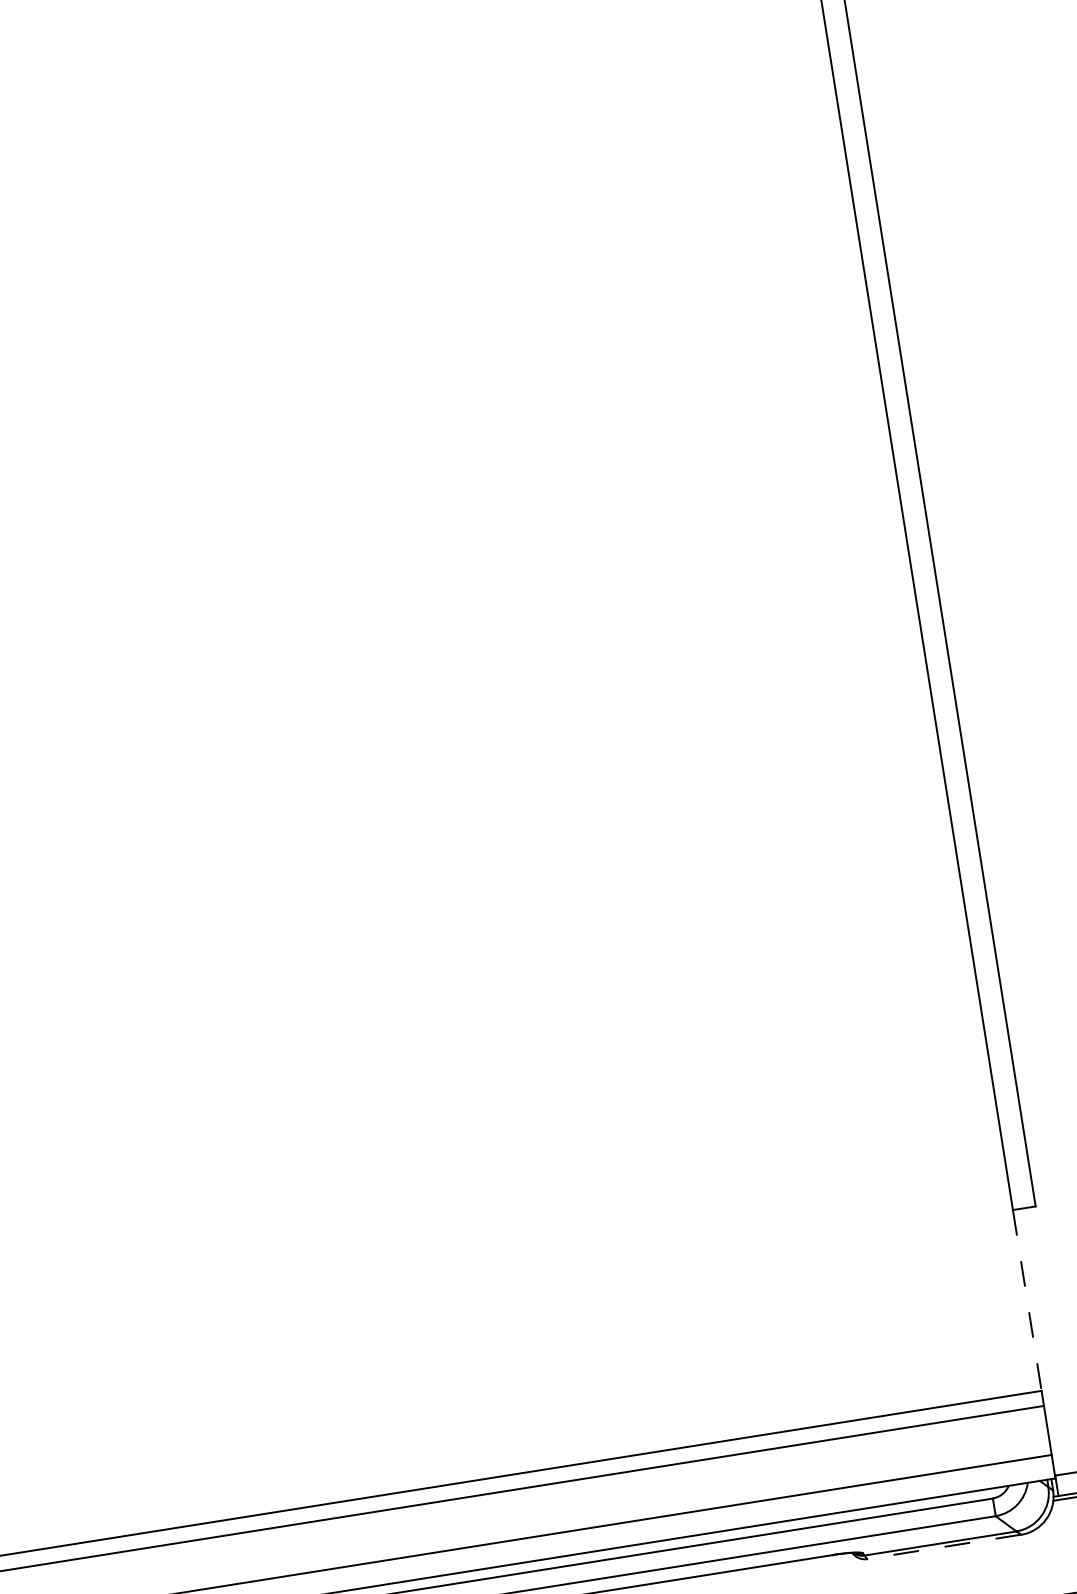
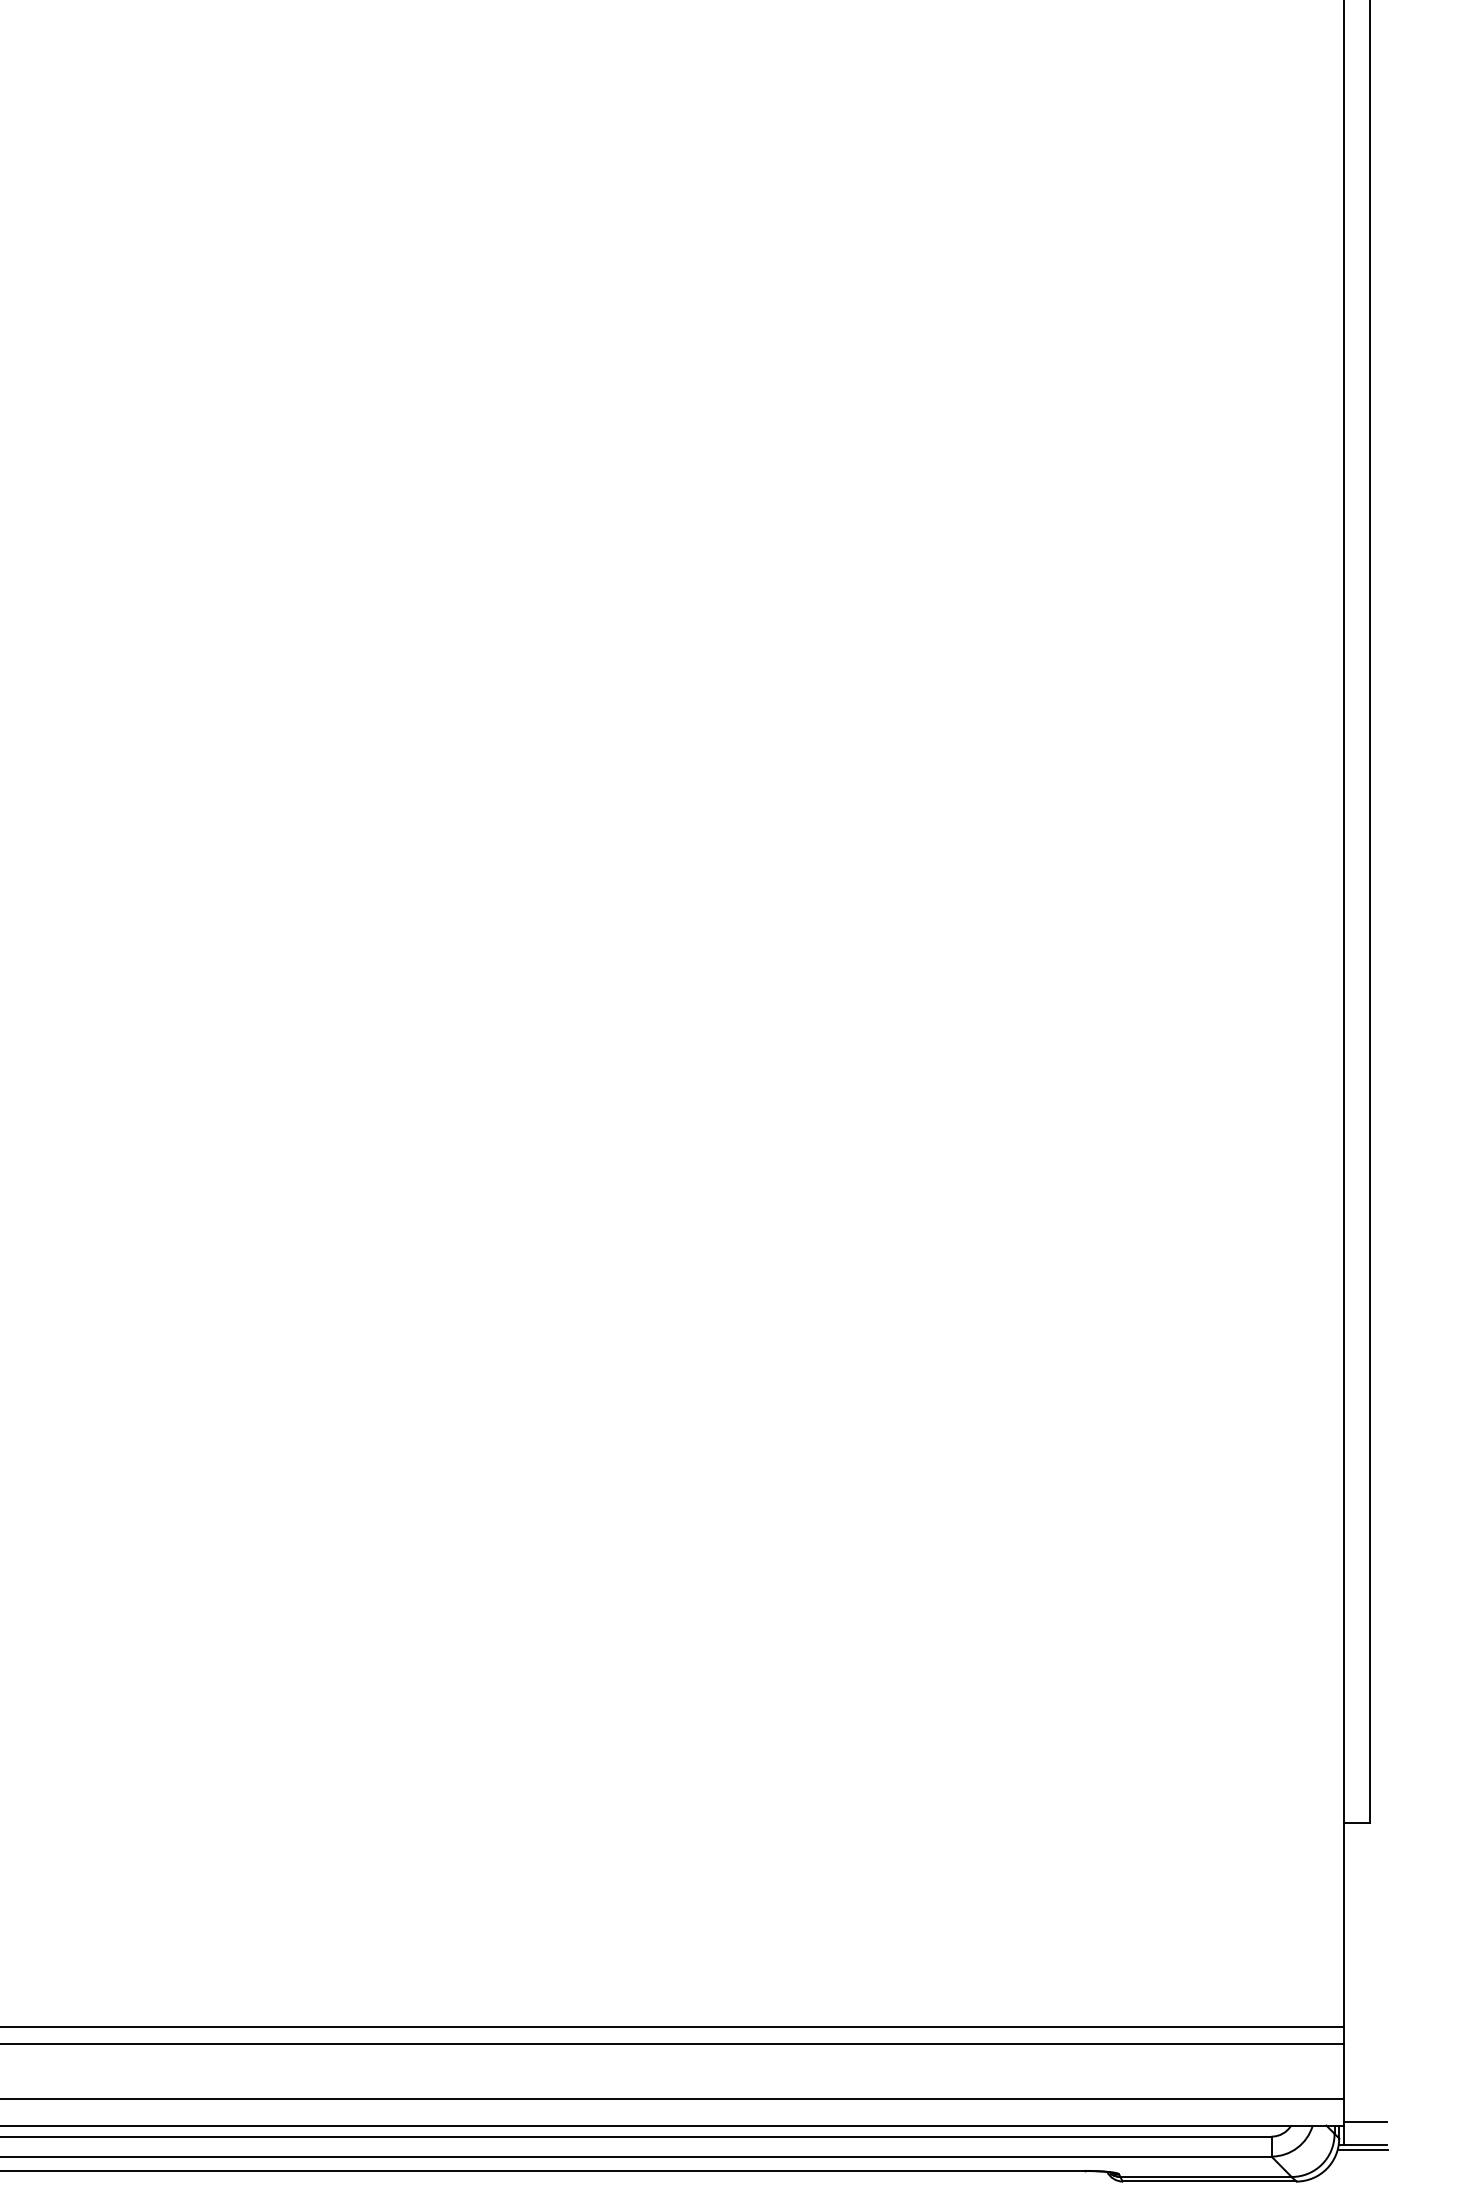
line: (1026, 1300) -> (1343, 1924), dashed -> solid
line: (944, 1546) -> (1209, 2181), dashed -> solid

